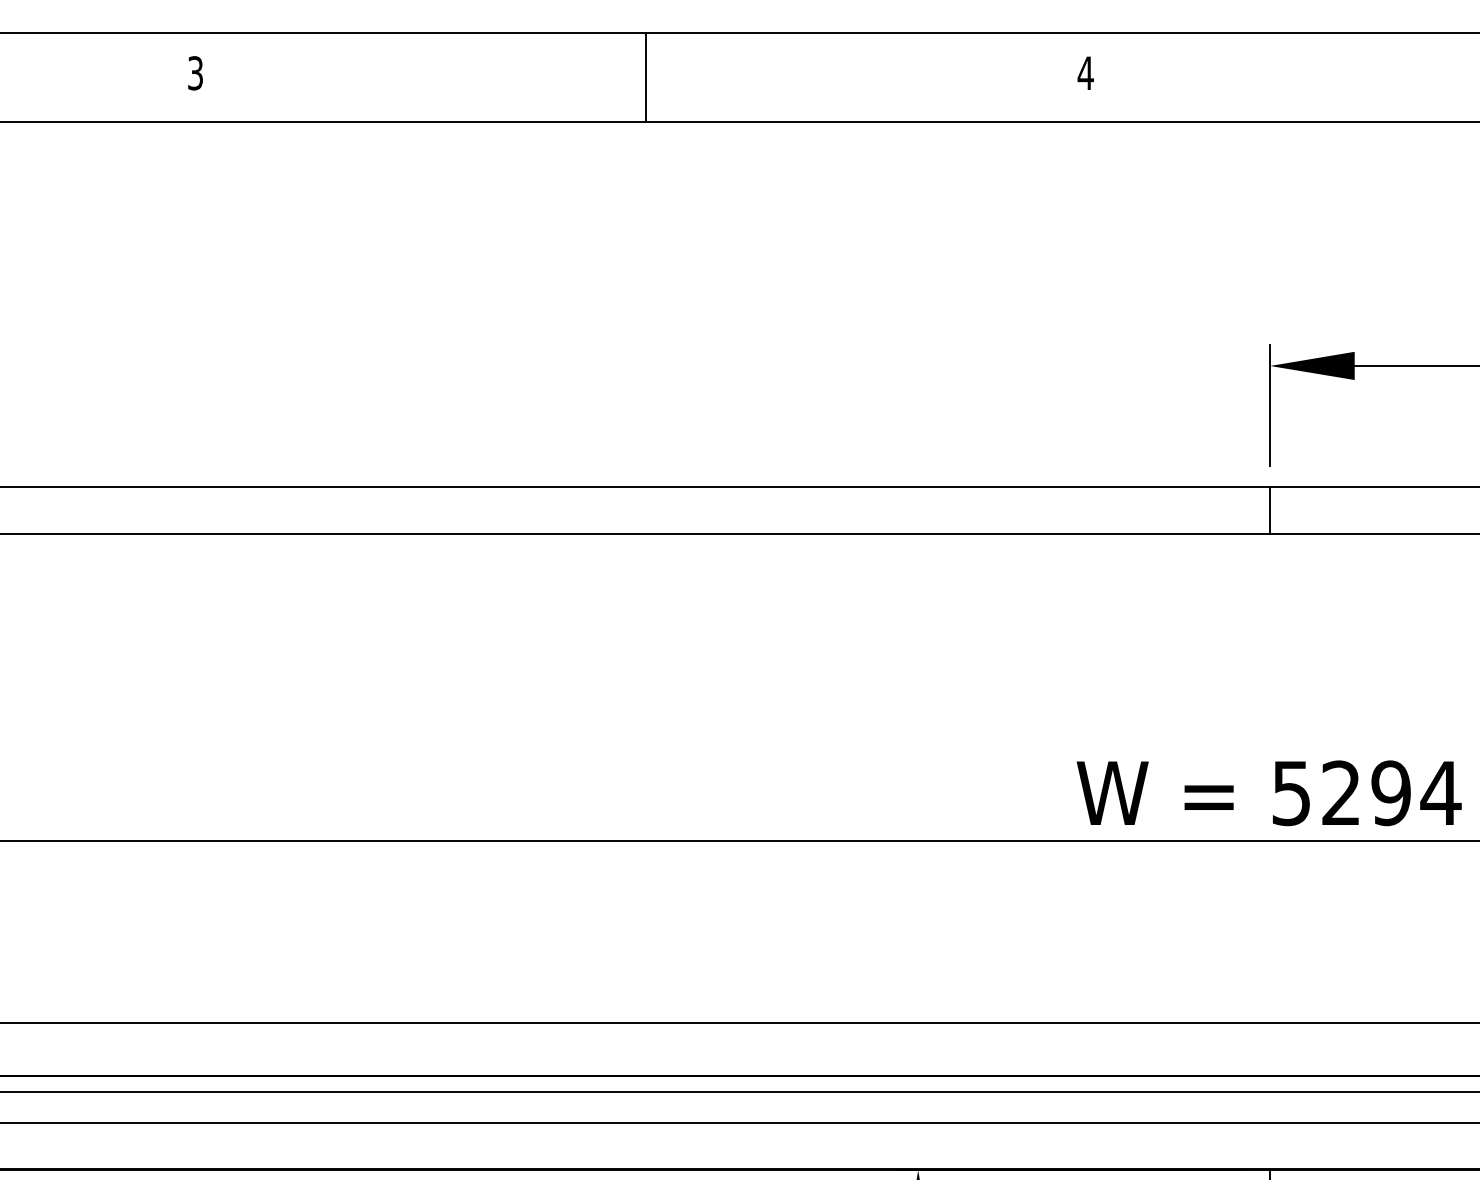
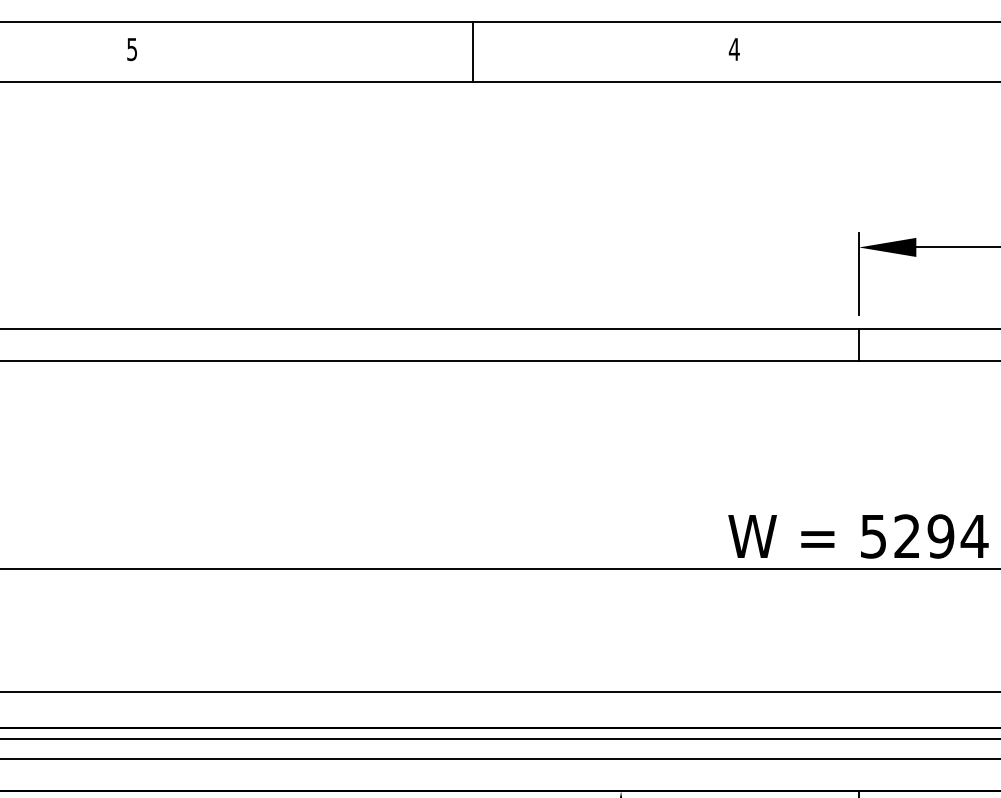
text: (195, 71) -> (132, 48), 3 -> 5
line: (645, 77) -> (472, 52), moved

